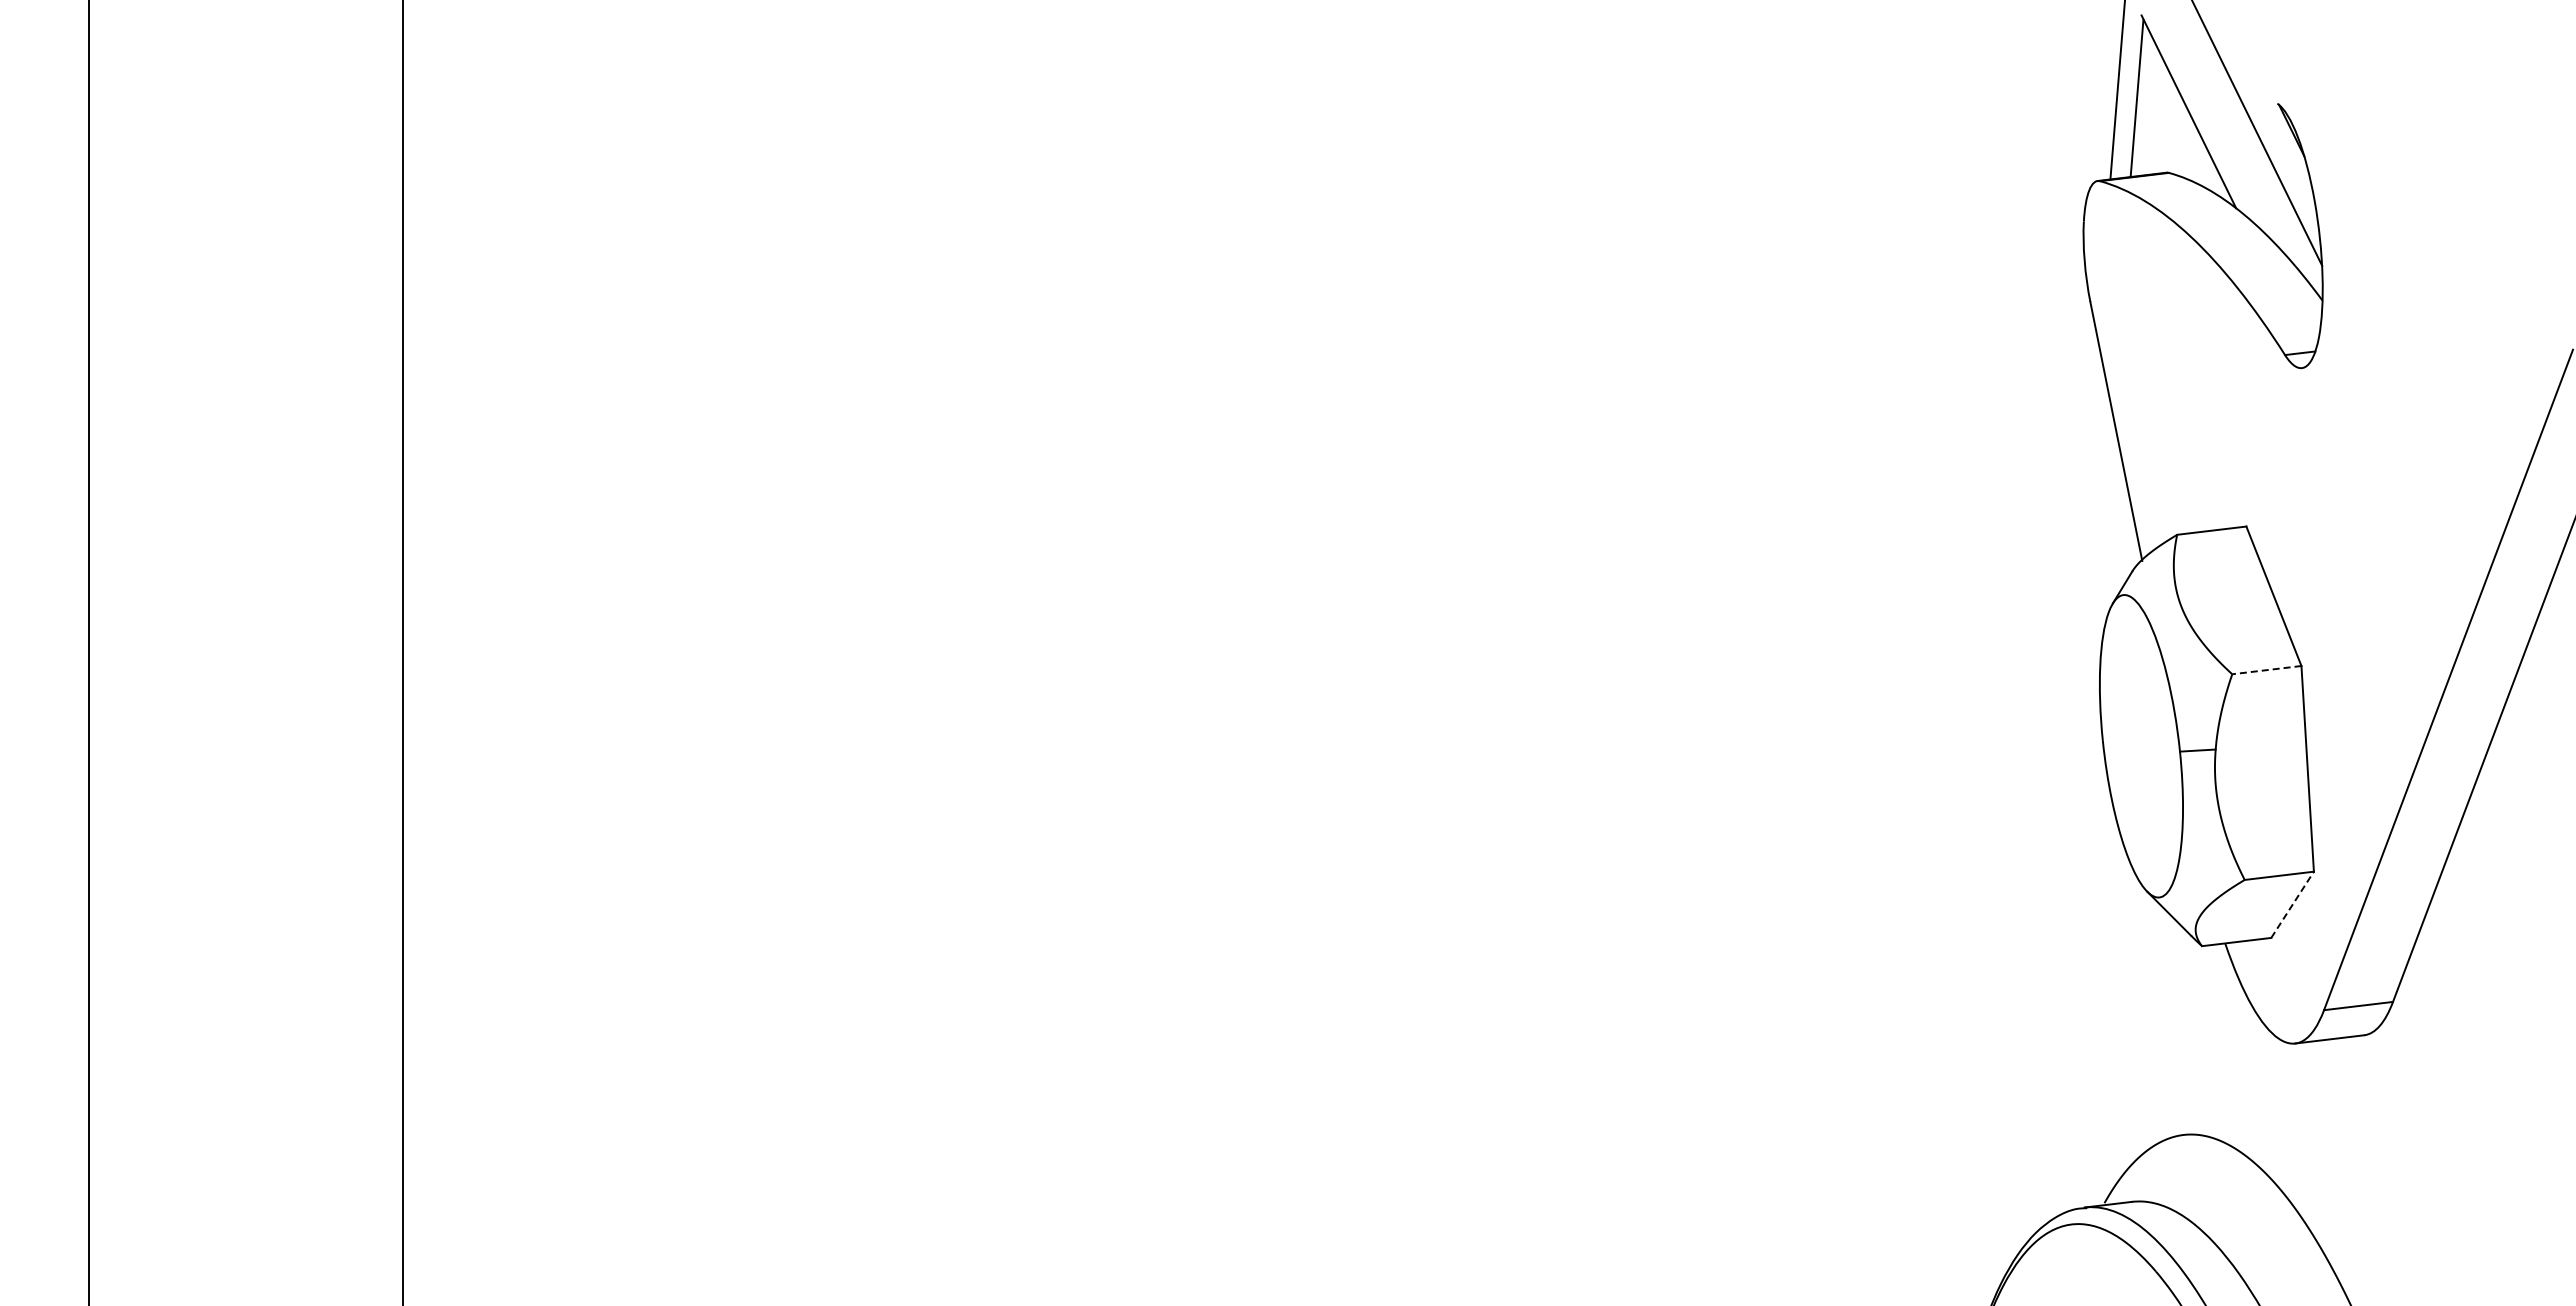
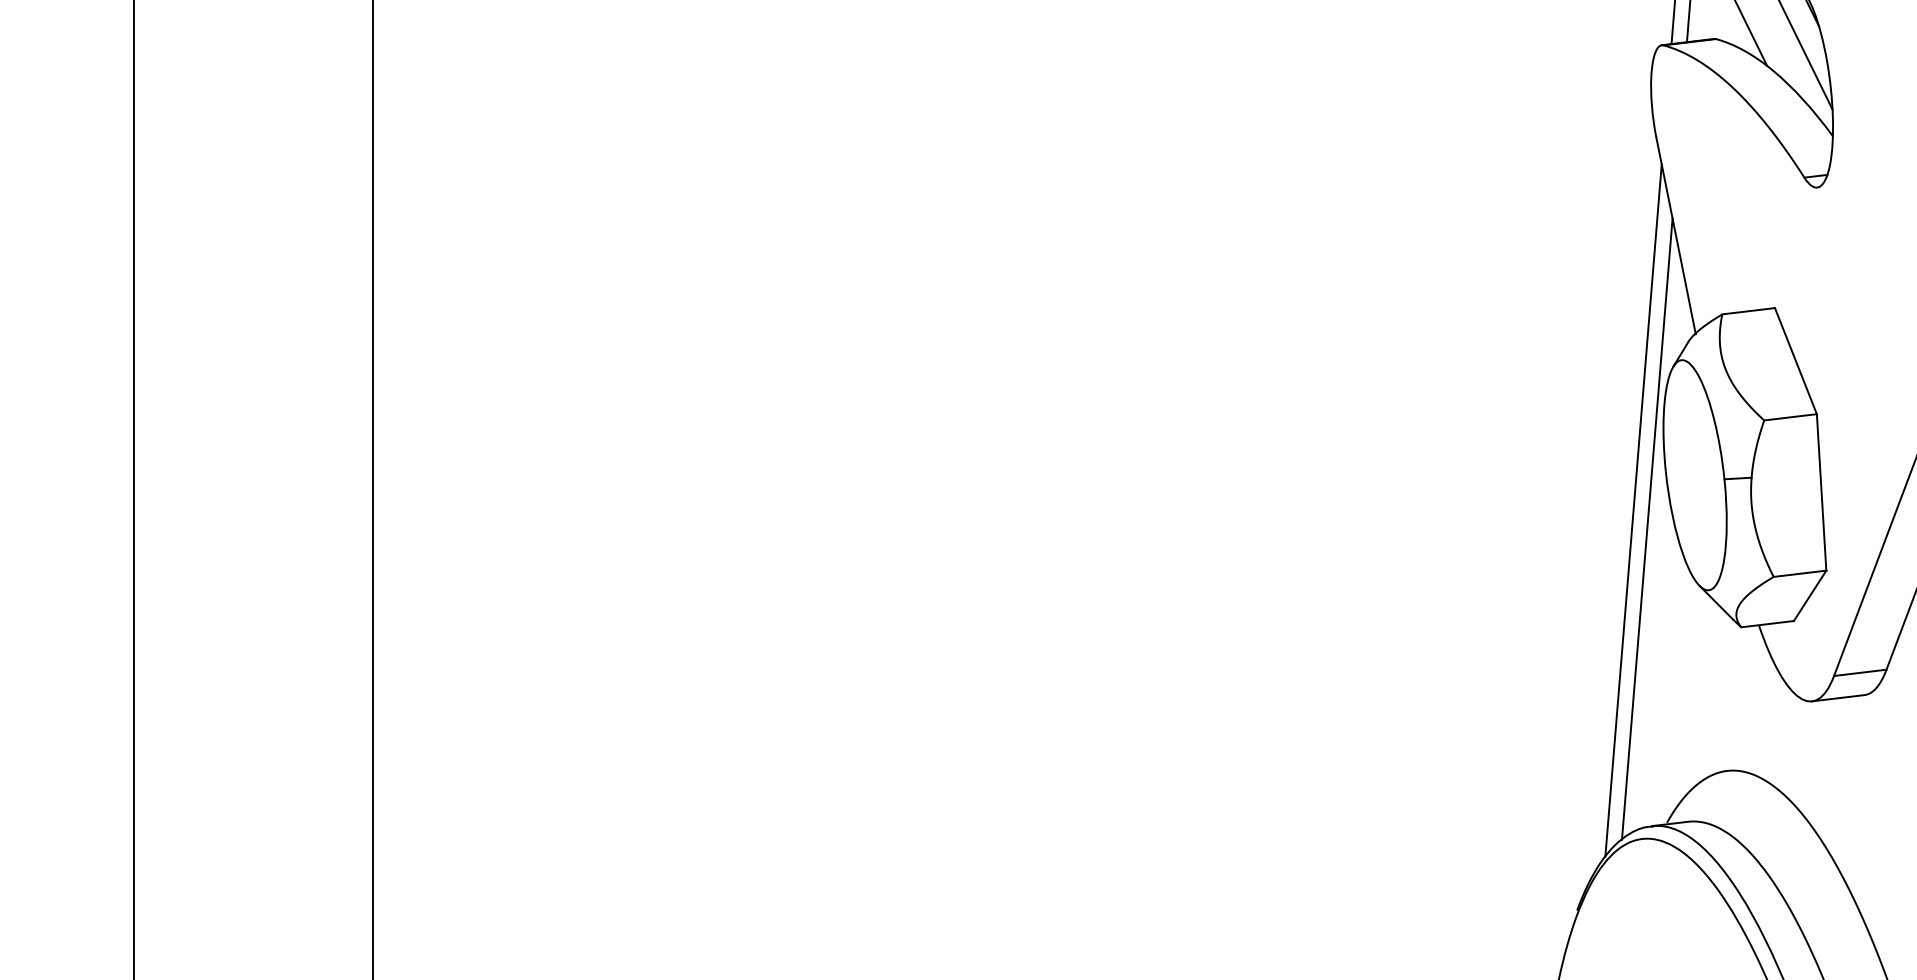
line: (2266, 670) -> (1790, 417), dashed -> solid
line: (2060, 792) -> (1633, 510), added
line: (2078, 816) -> (1647, 528), added
line: (2292, 904) -> (1810, 595), dashed -> solid

